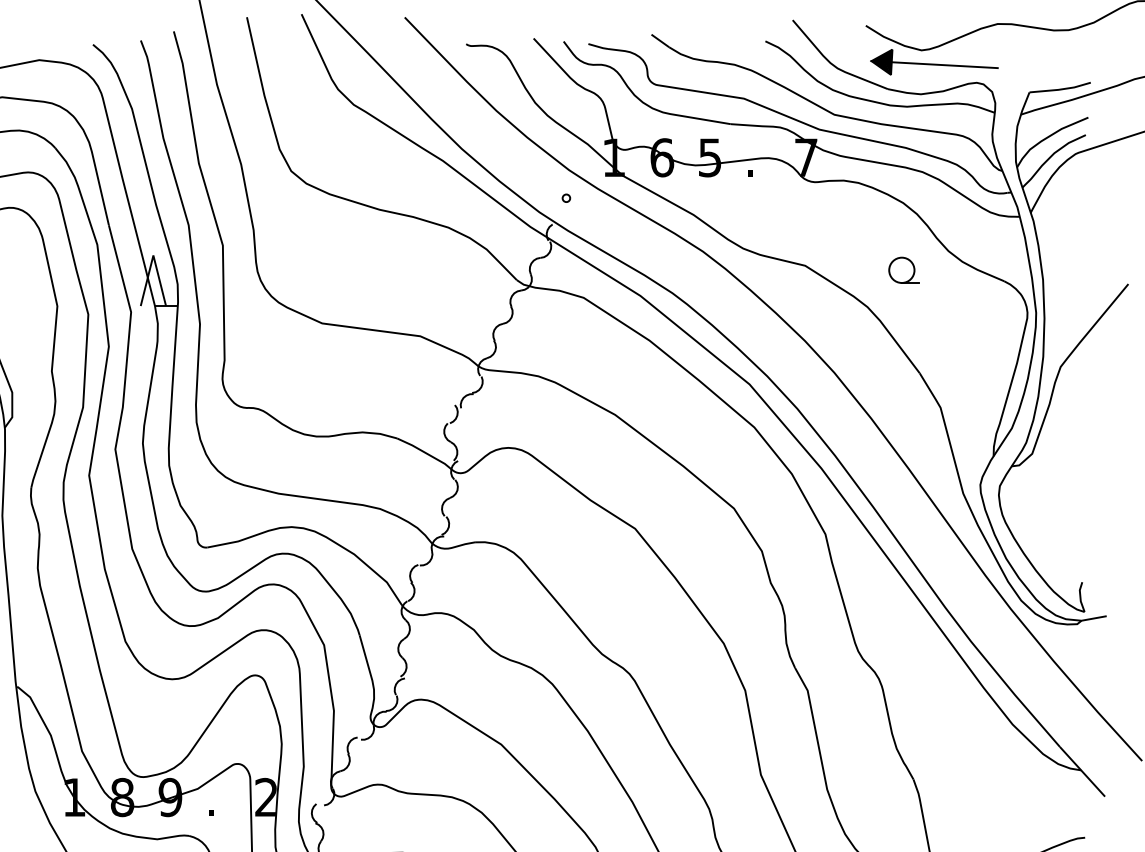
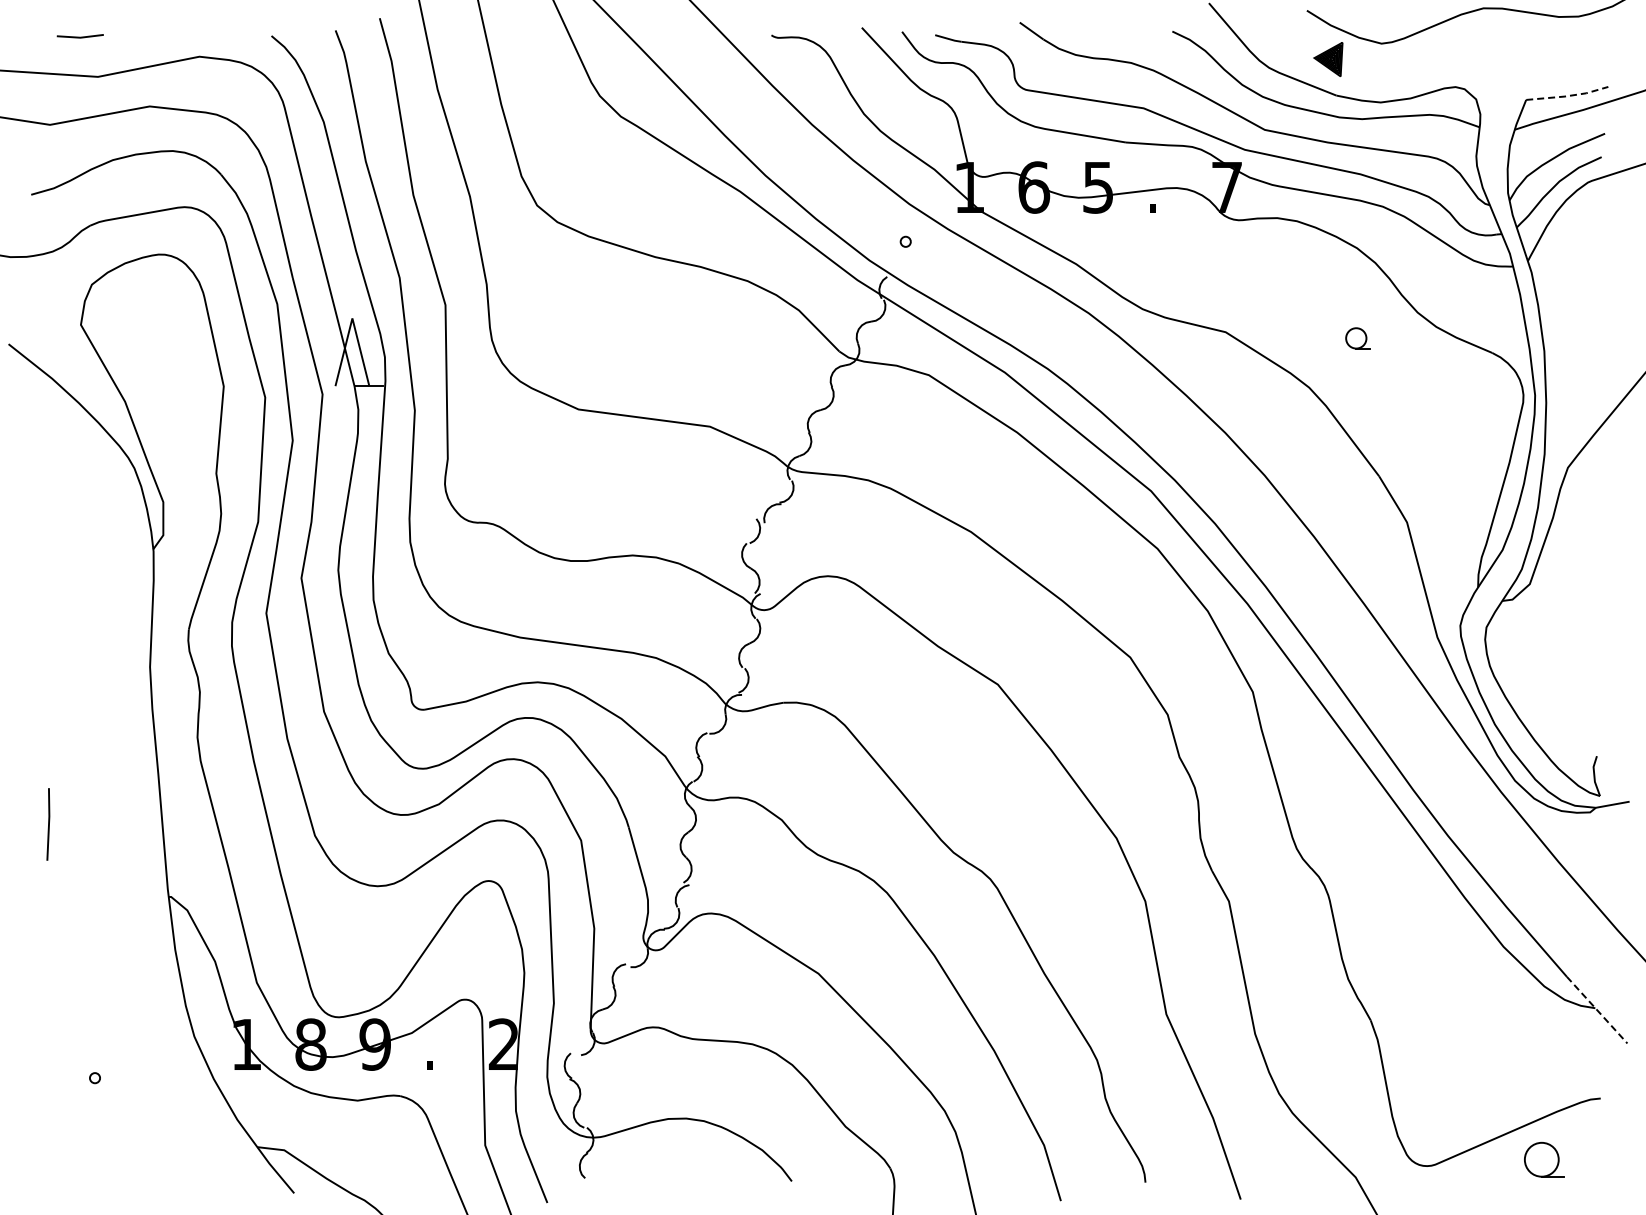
line: (934, 64) -> (1398, 62), removed
line: (1060, 89) -> (1567, 96), solid -> dashed
part: (903, 270) -> (1357, 338), size x0.6
line: (1082, 772) -> (1597, 1010), solid -> dashed

